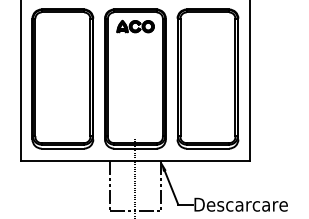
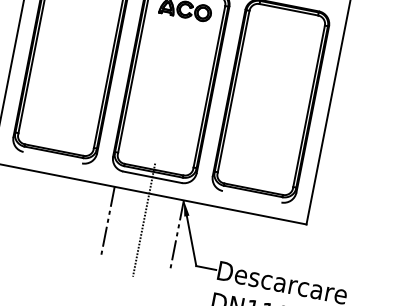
line: (62, 148) -> (52, 157), removed
line: (207, 148) -> (251, 196), removed
line: (135, 210) -> (135, 262), removed

